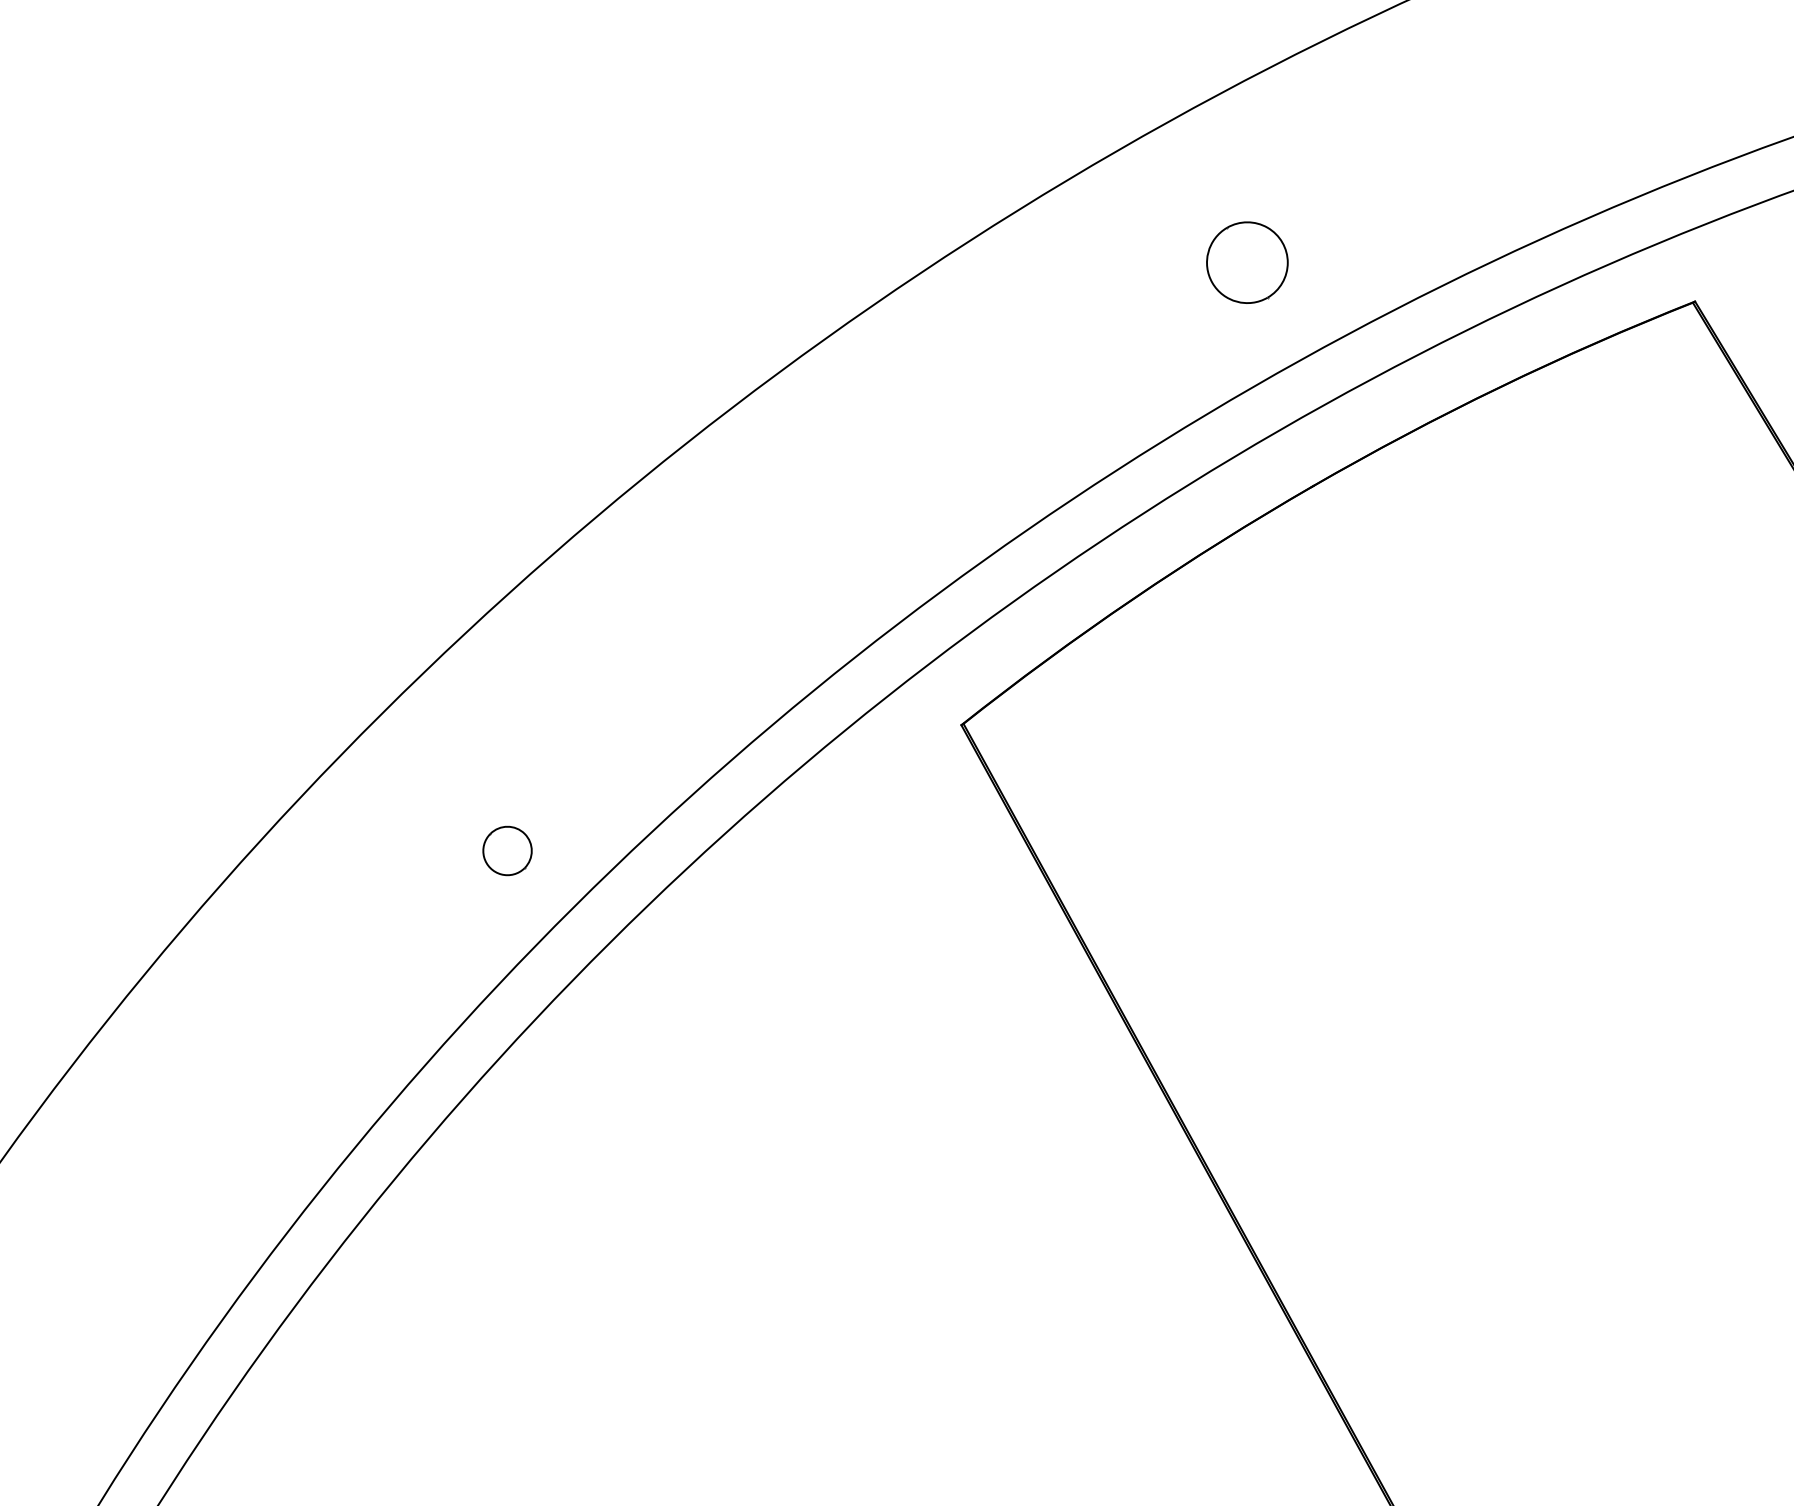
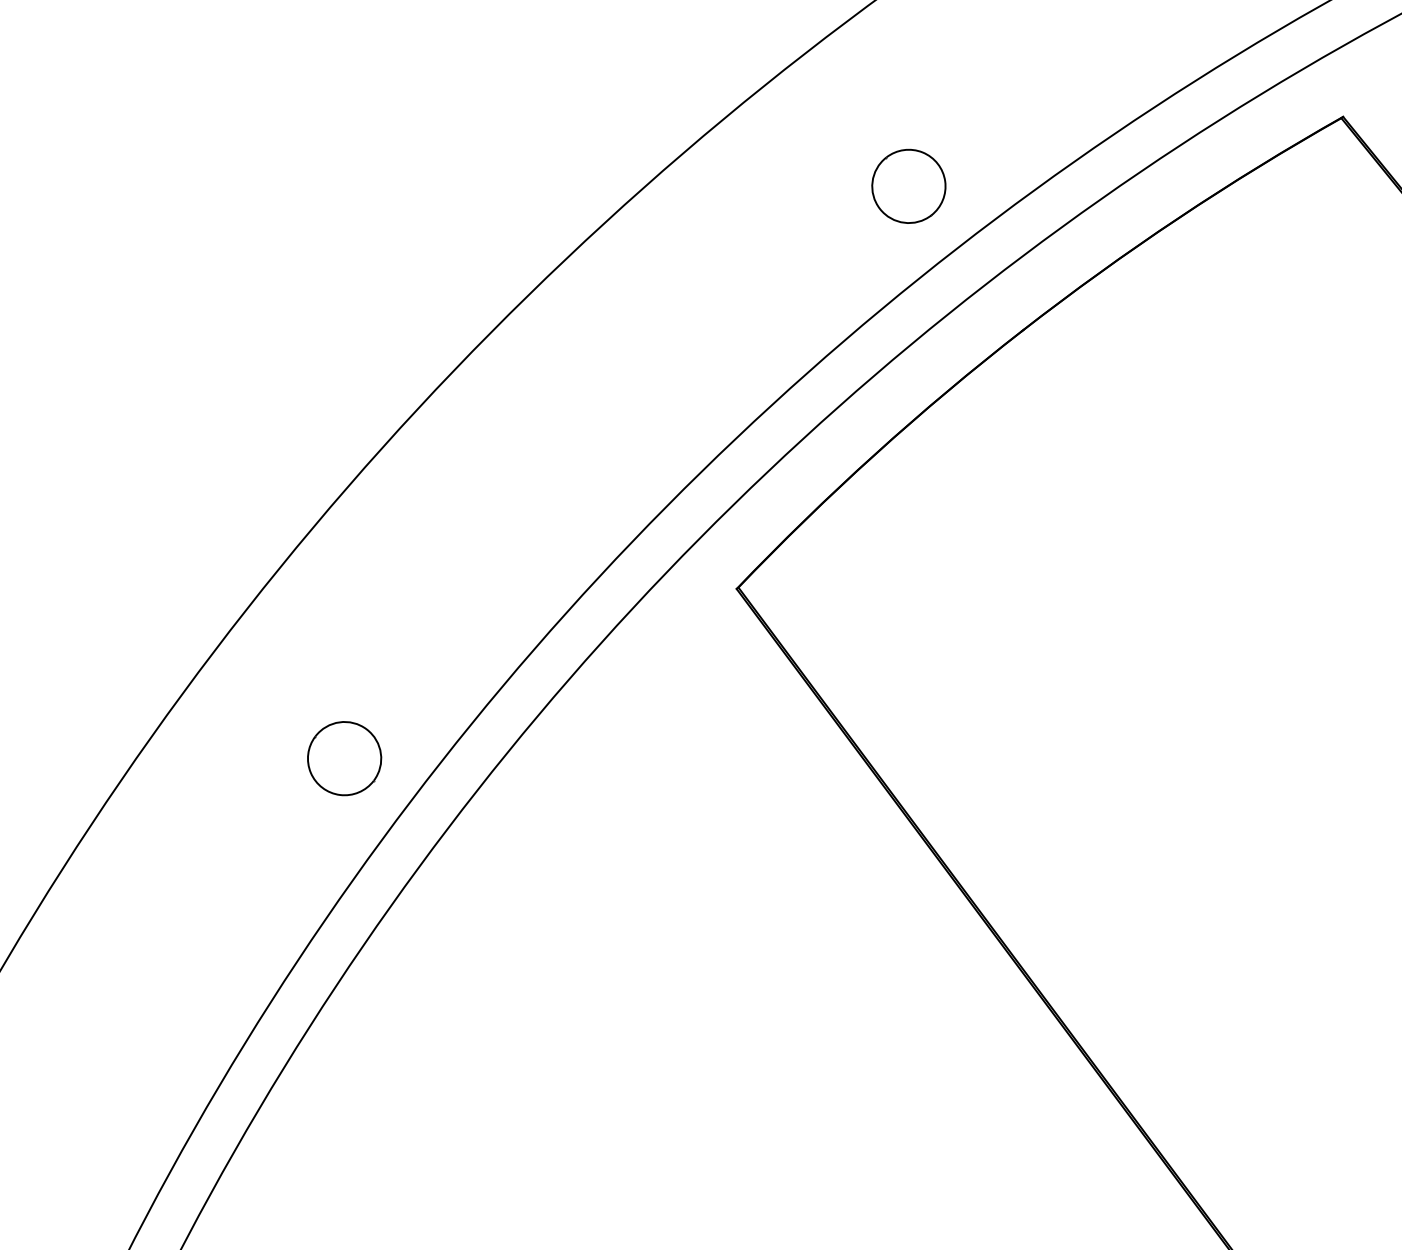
part: (1247, 262) -> (908, 186), moved
part: (507, 850) -> (344, 758), size x1.67

